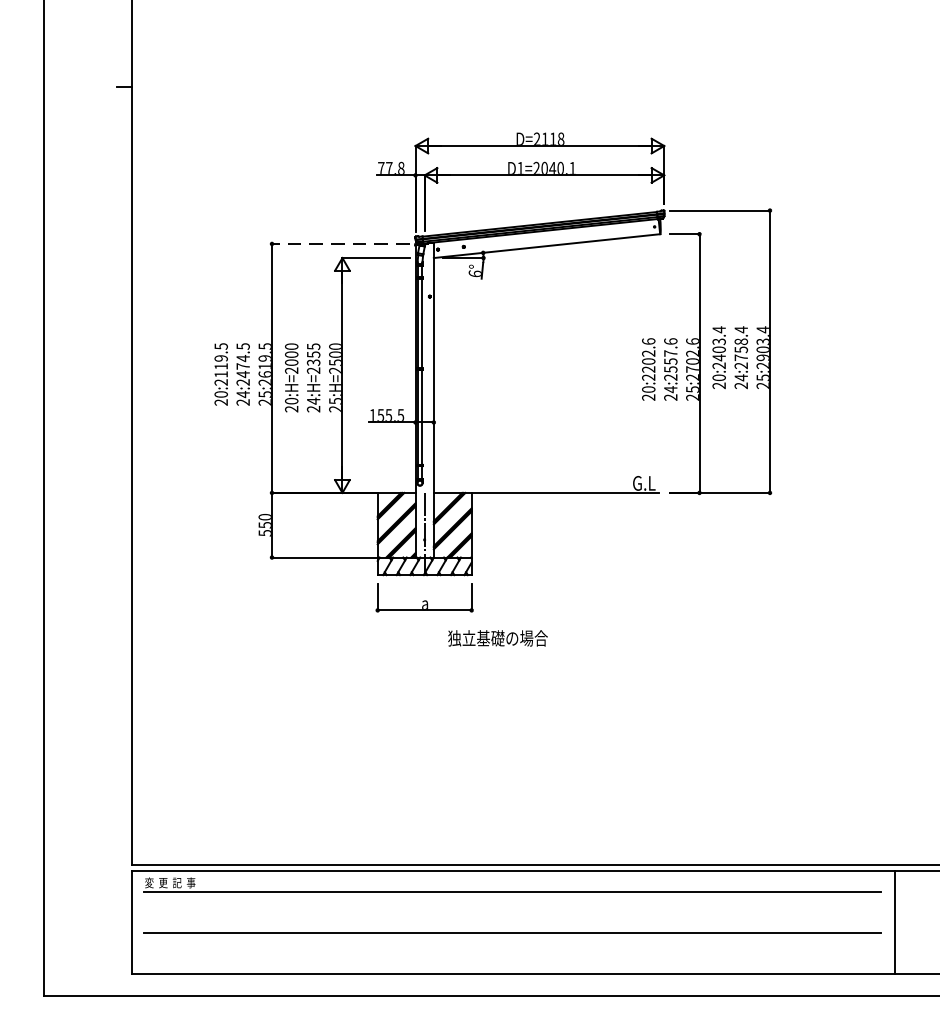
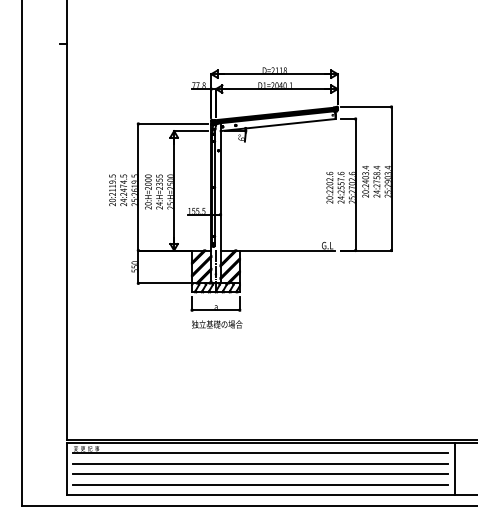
line: (339, 243) -> (172, 123), dashed -> solid
text: (498, 638) -> (217, 324), moved
line: (512, 911) -> (260, 463), added
line: (512, 953) -> (260, 484), added

